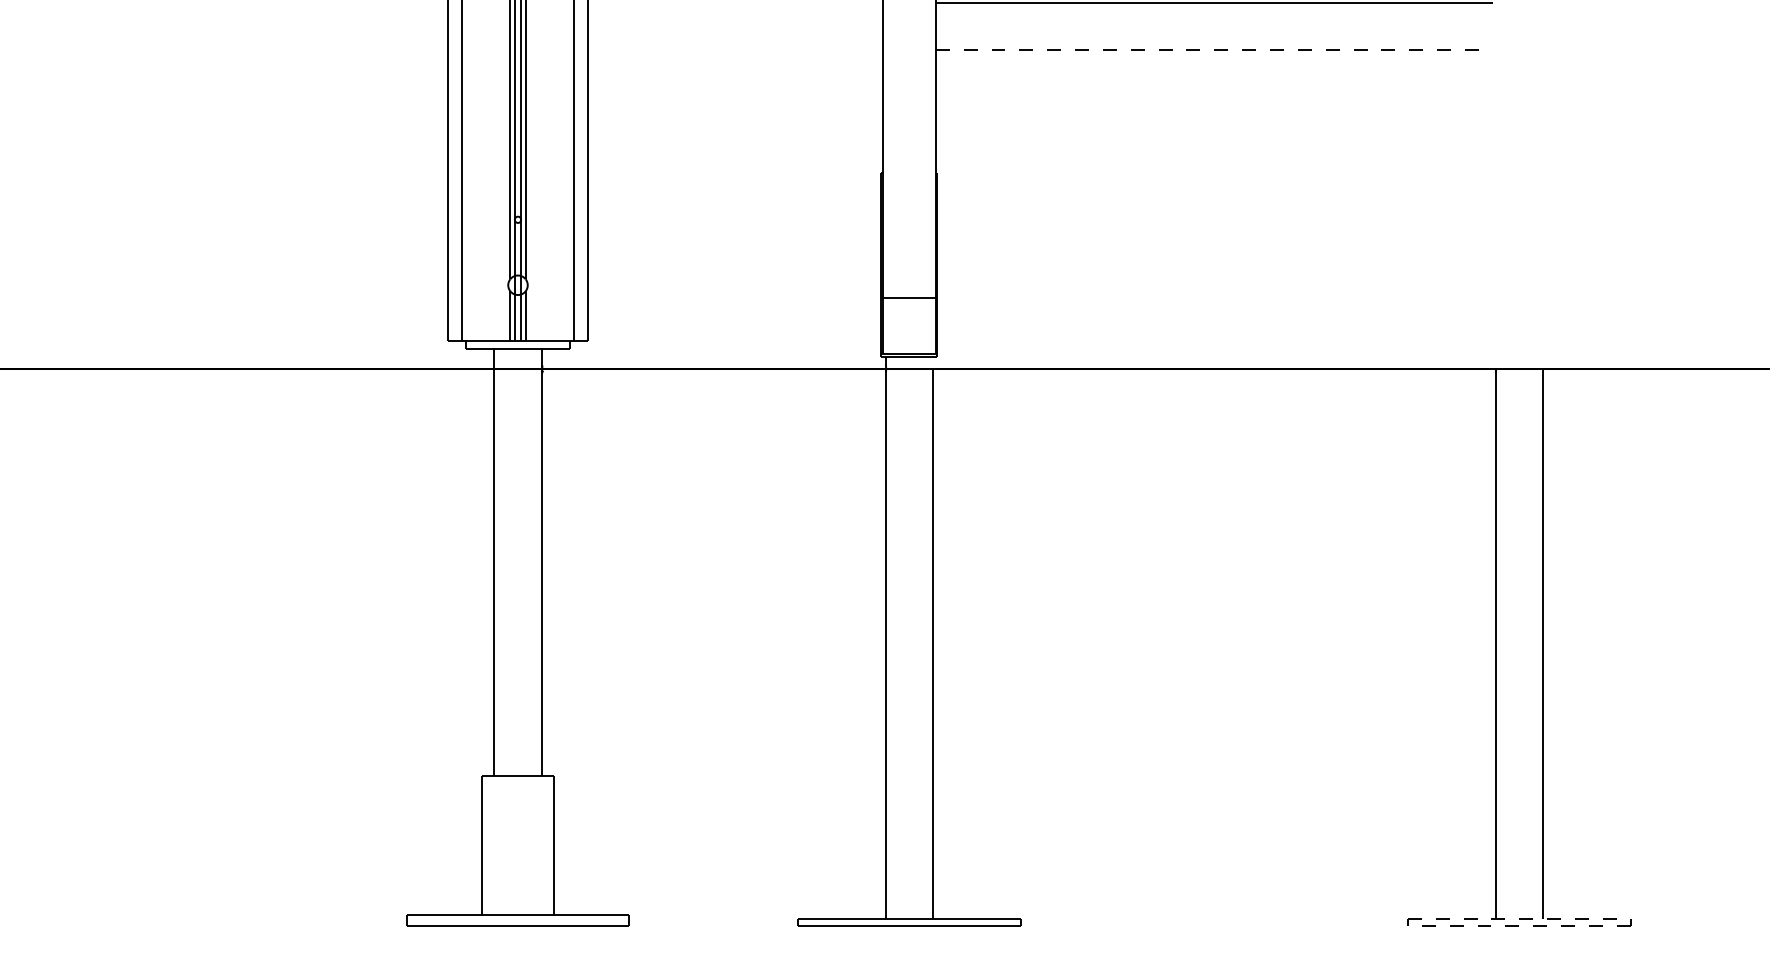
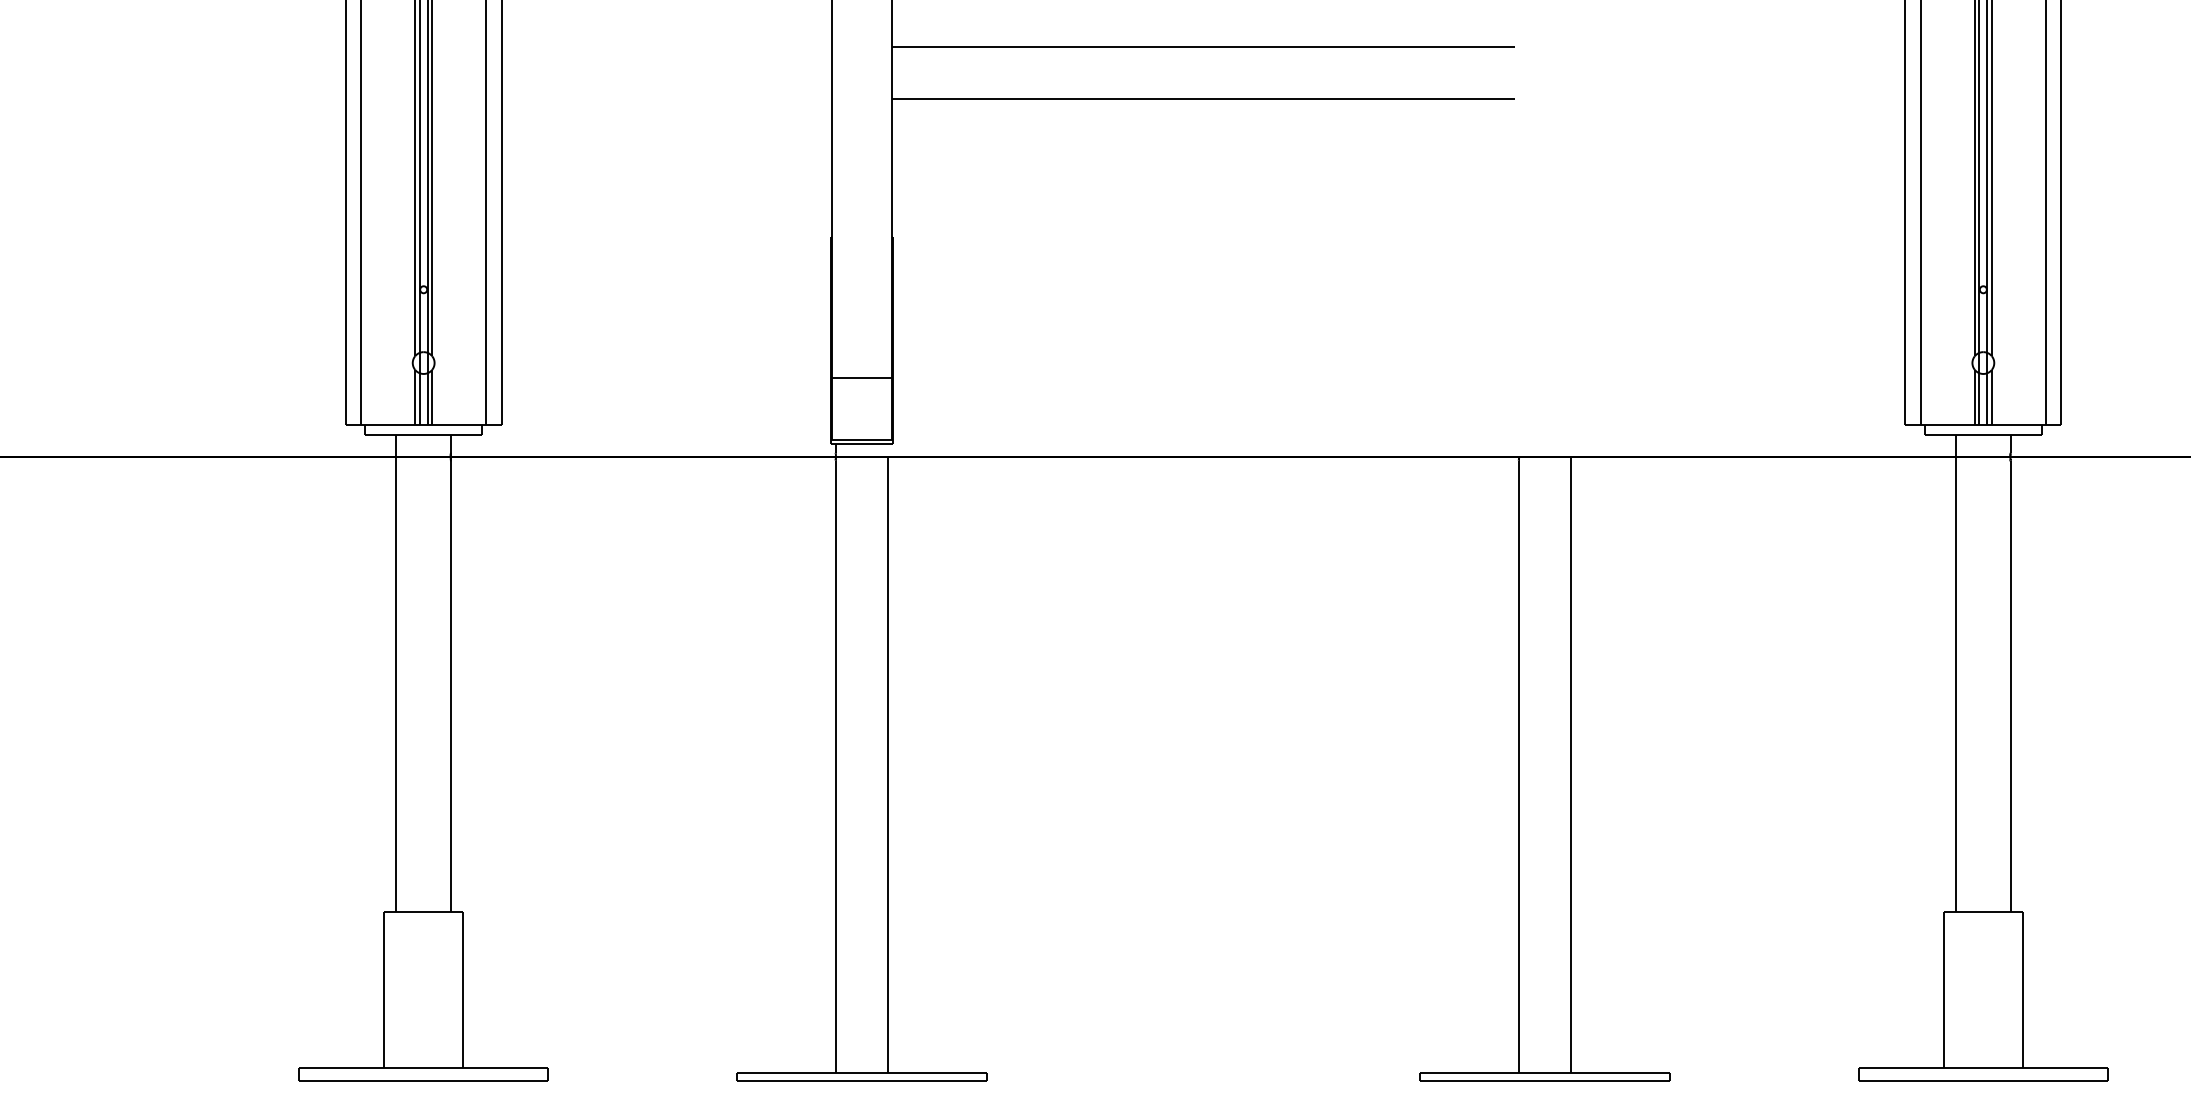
line: (1214, 49) -> (1203, 99), dashed -> solid
line: (1519, 918) -> (1545, 1072), dashed -> solid
line: (1519, 925) -> (1545, 1080), dashed -> solid

